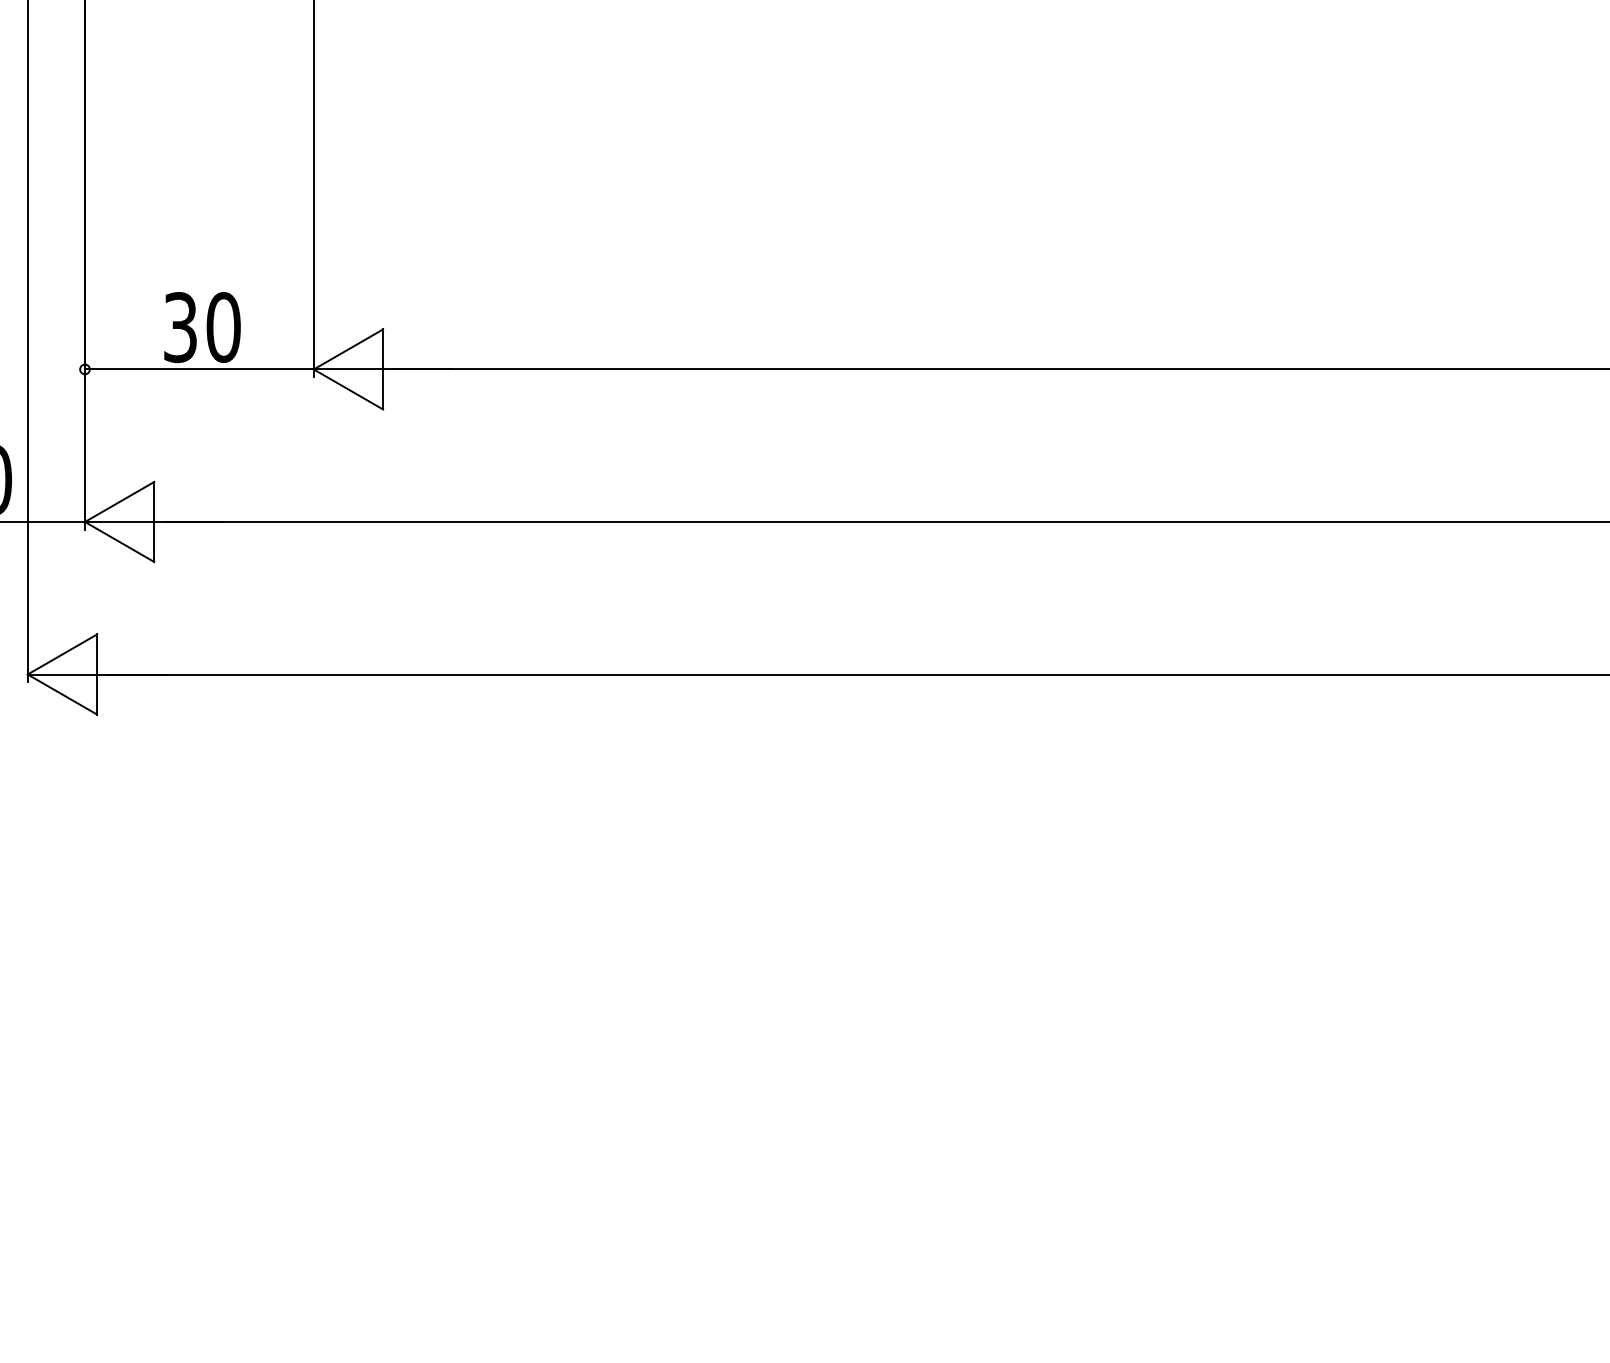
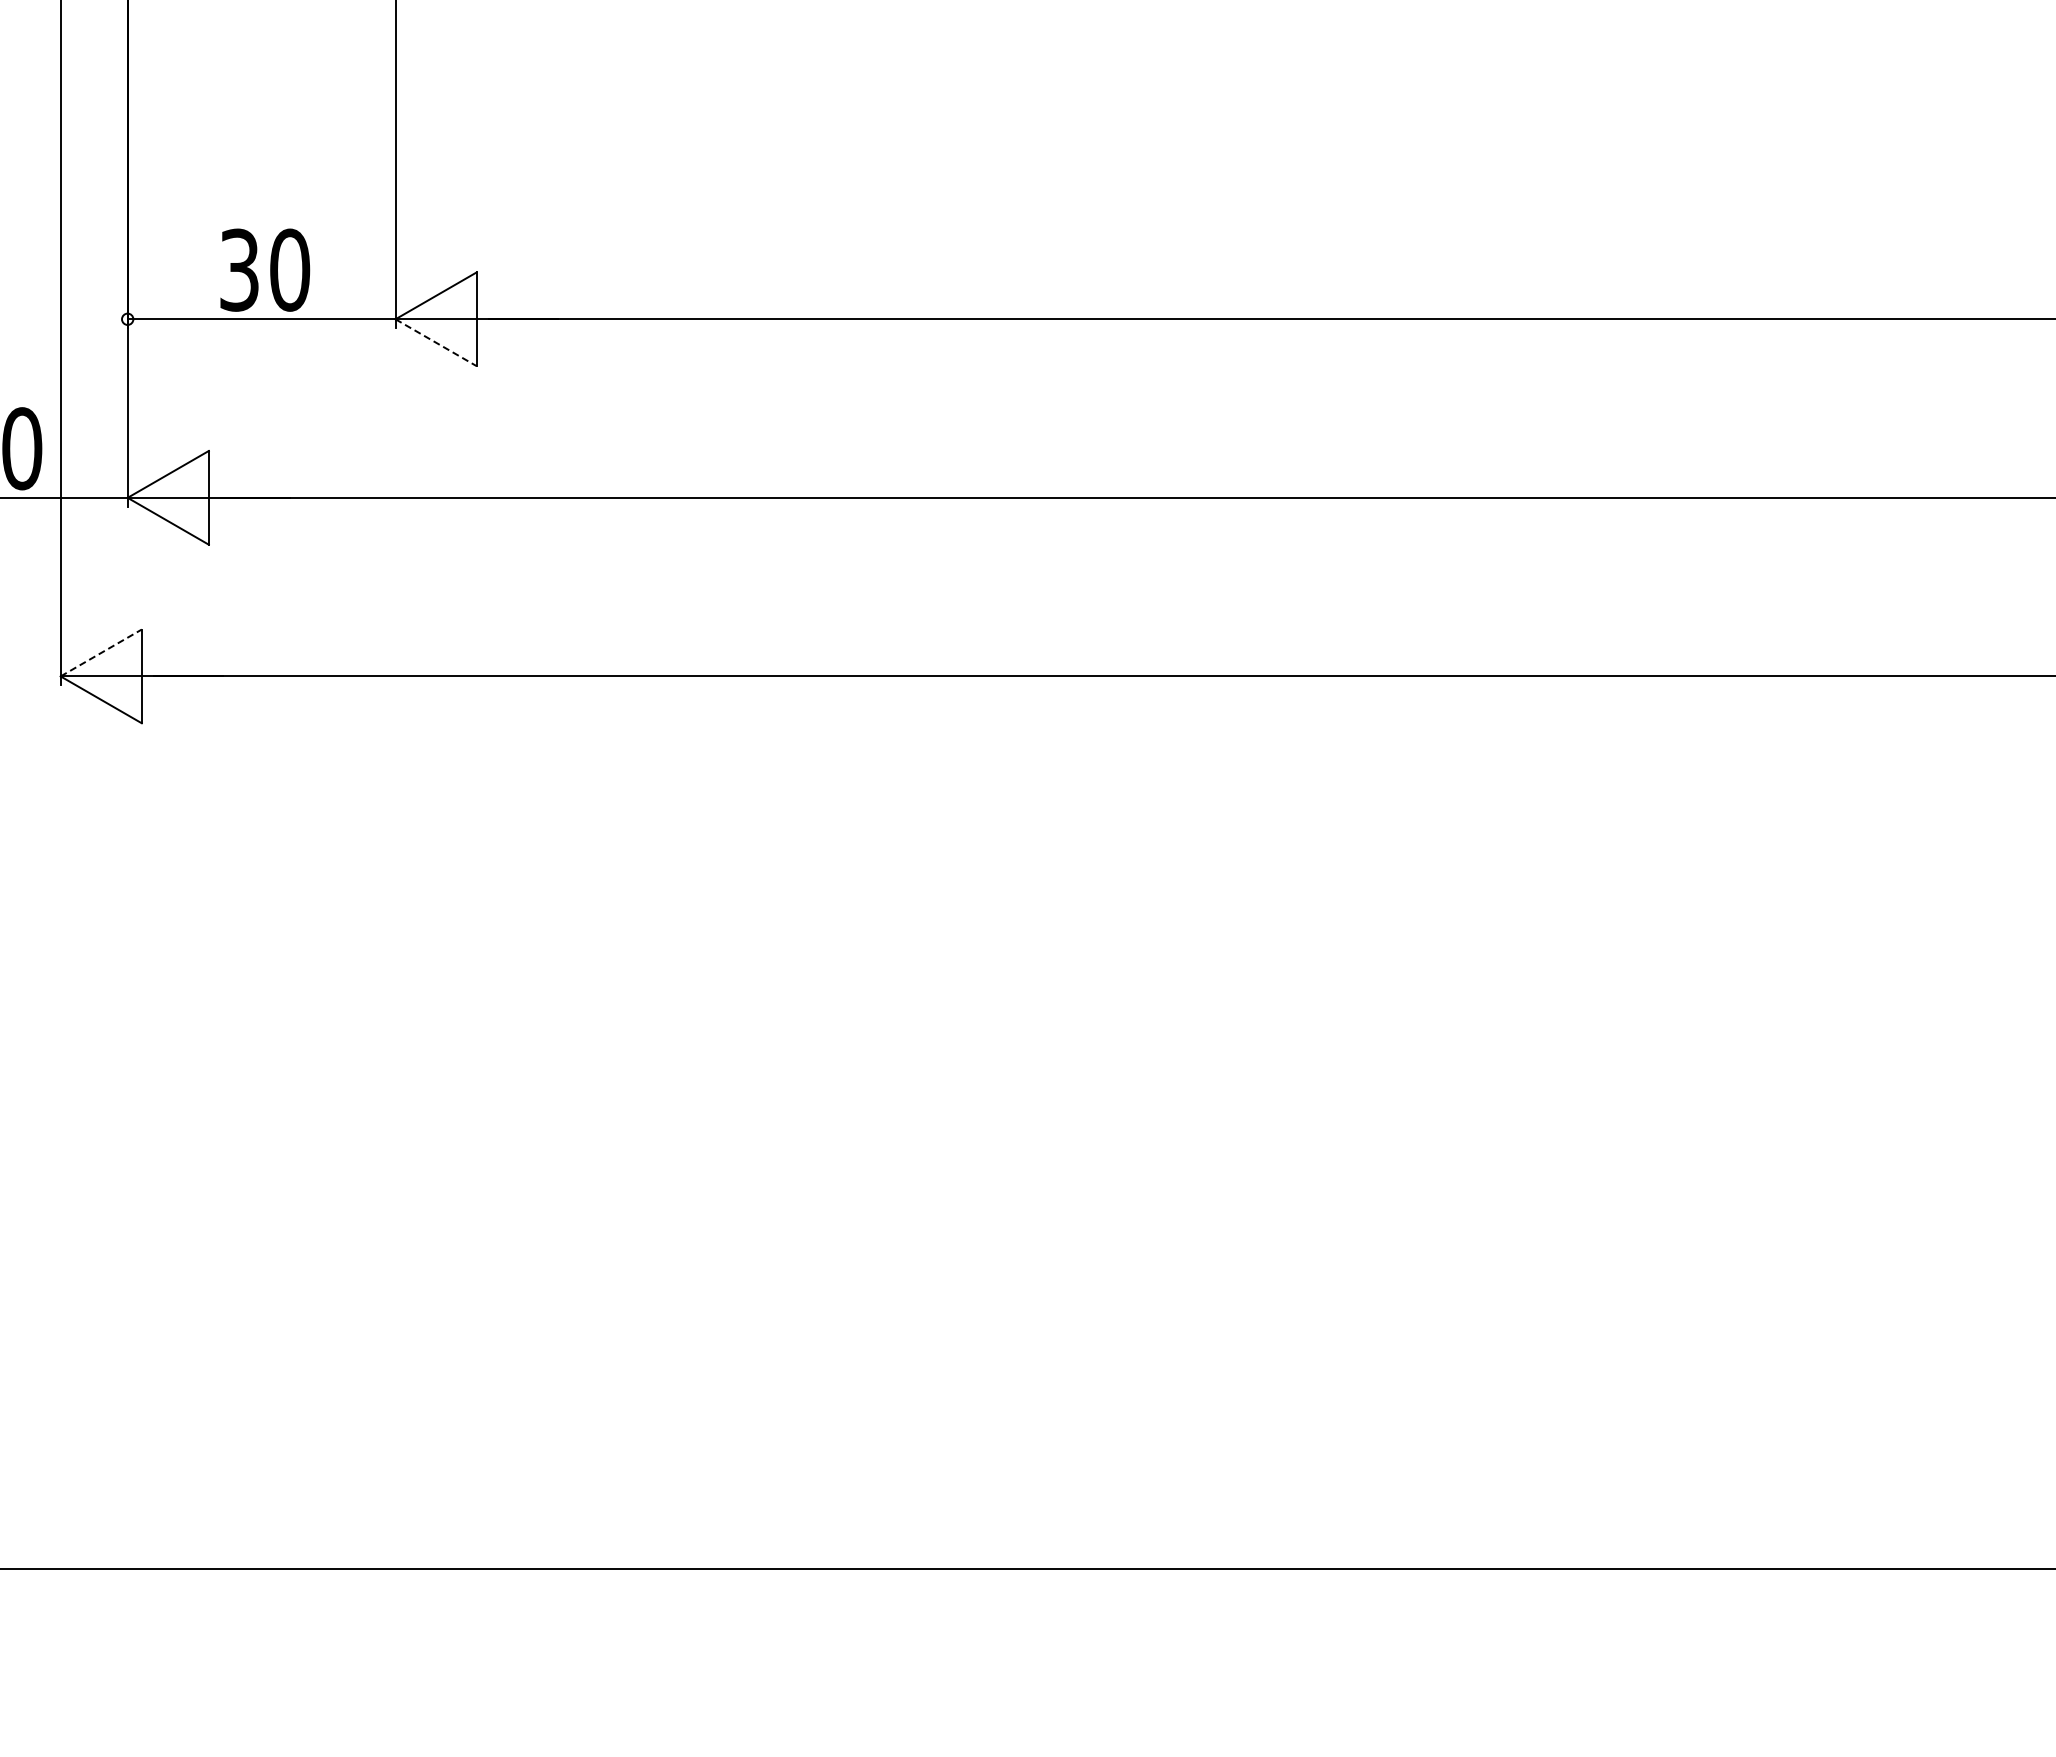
line: (348, 389) -> (436, 342), solid -> dashed
line: (62, 654) -> (101, 652), solid -> dashed

